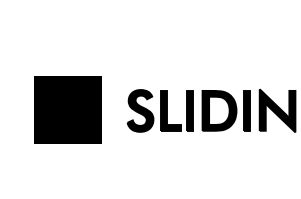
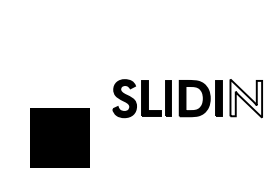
part: (67, 109) -> (59, 137), moved
fill: (277, 110) -> (246, 98), removed

